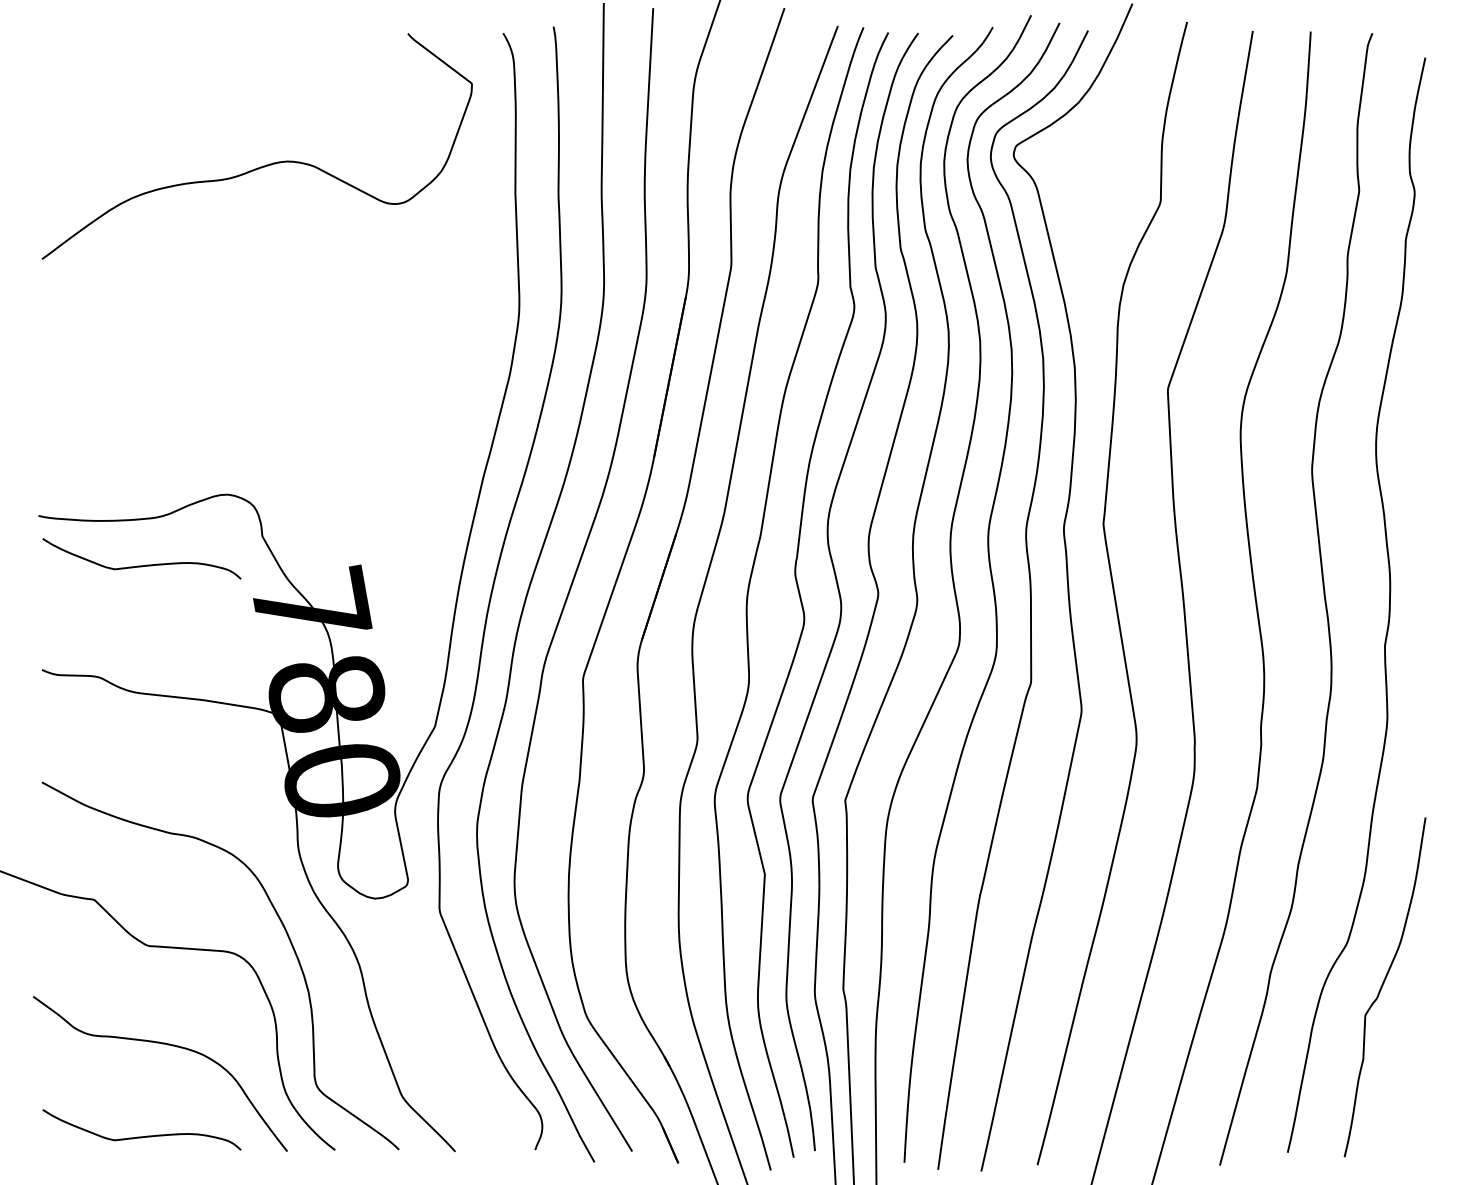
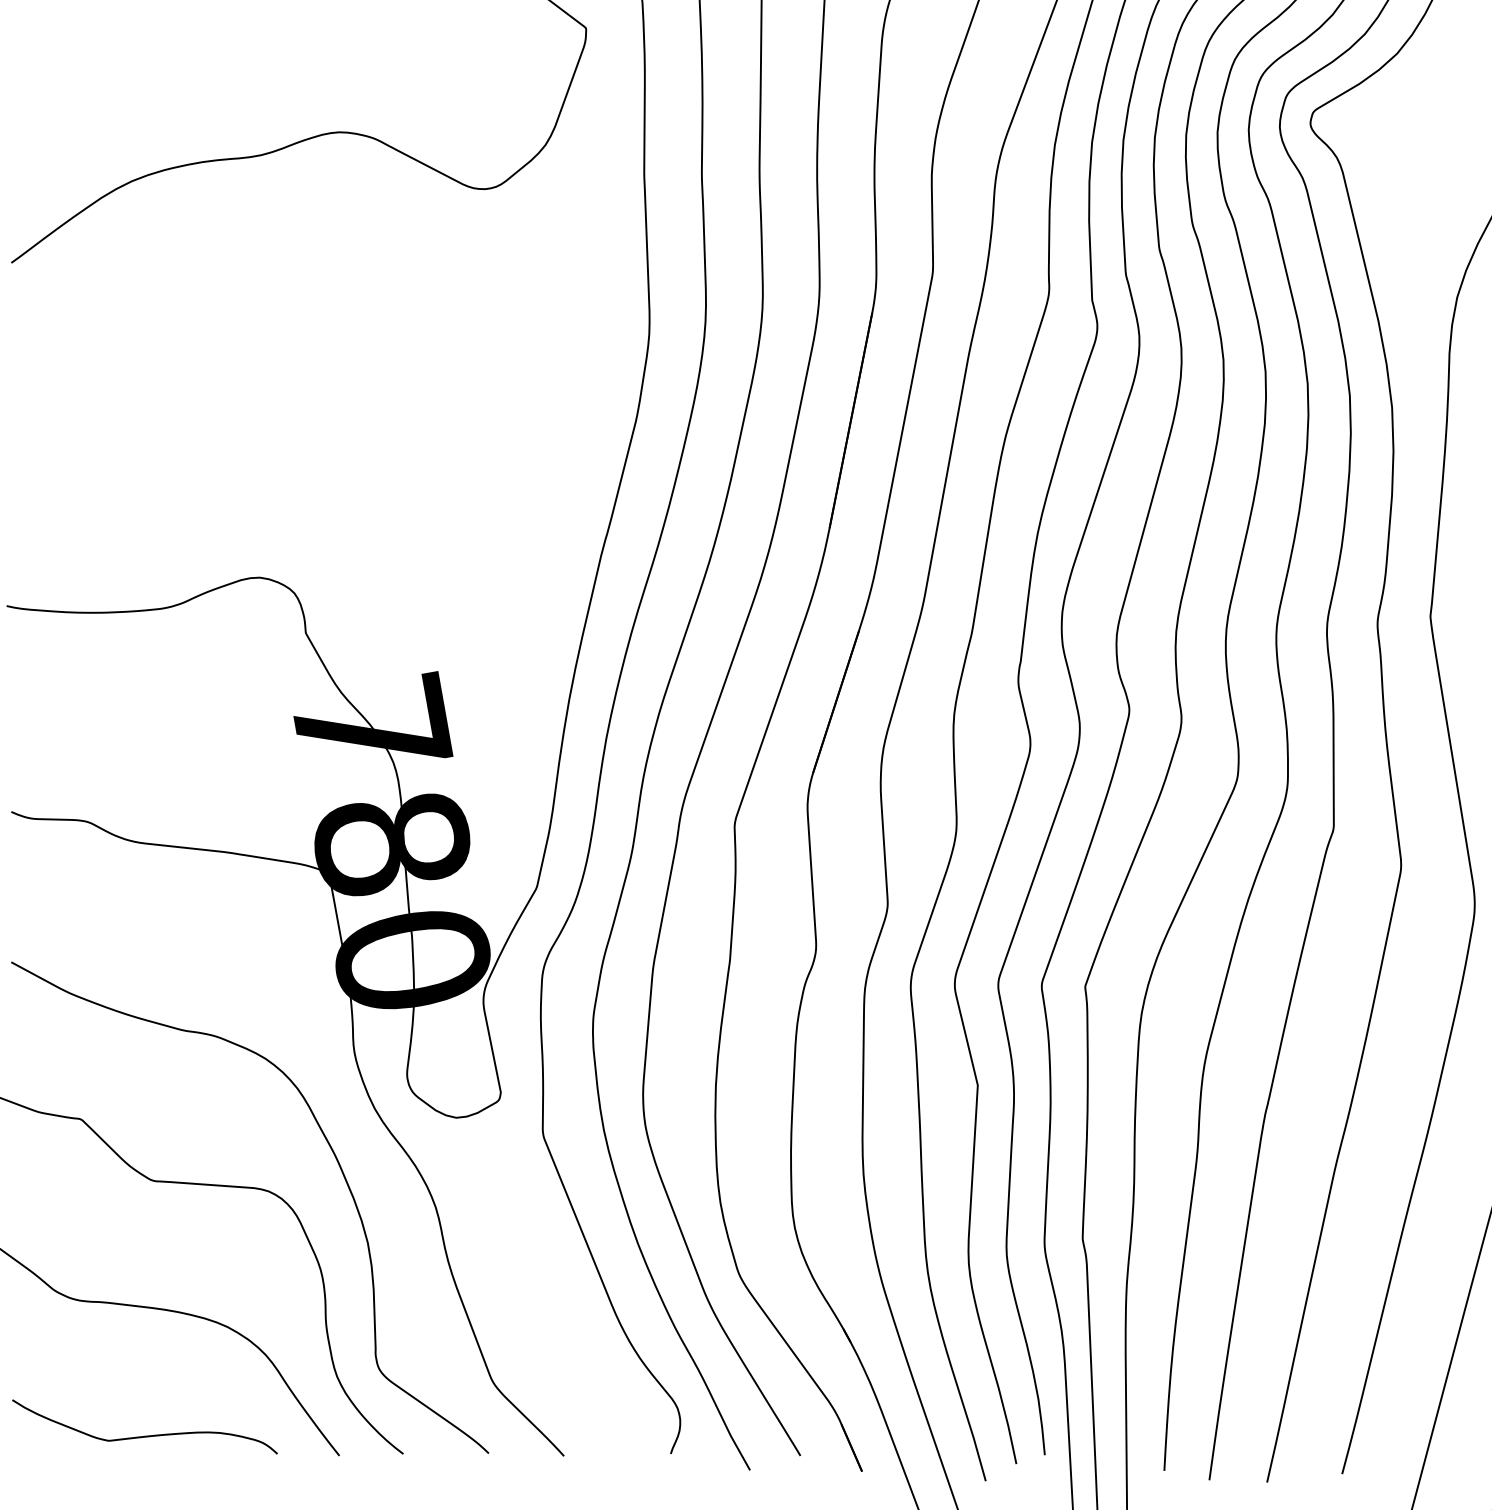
curve: (141, 565) -> (144, 672), removed

